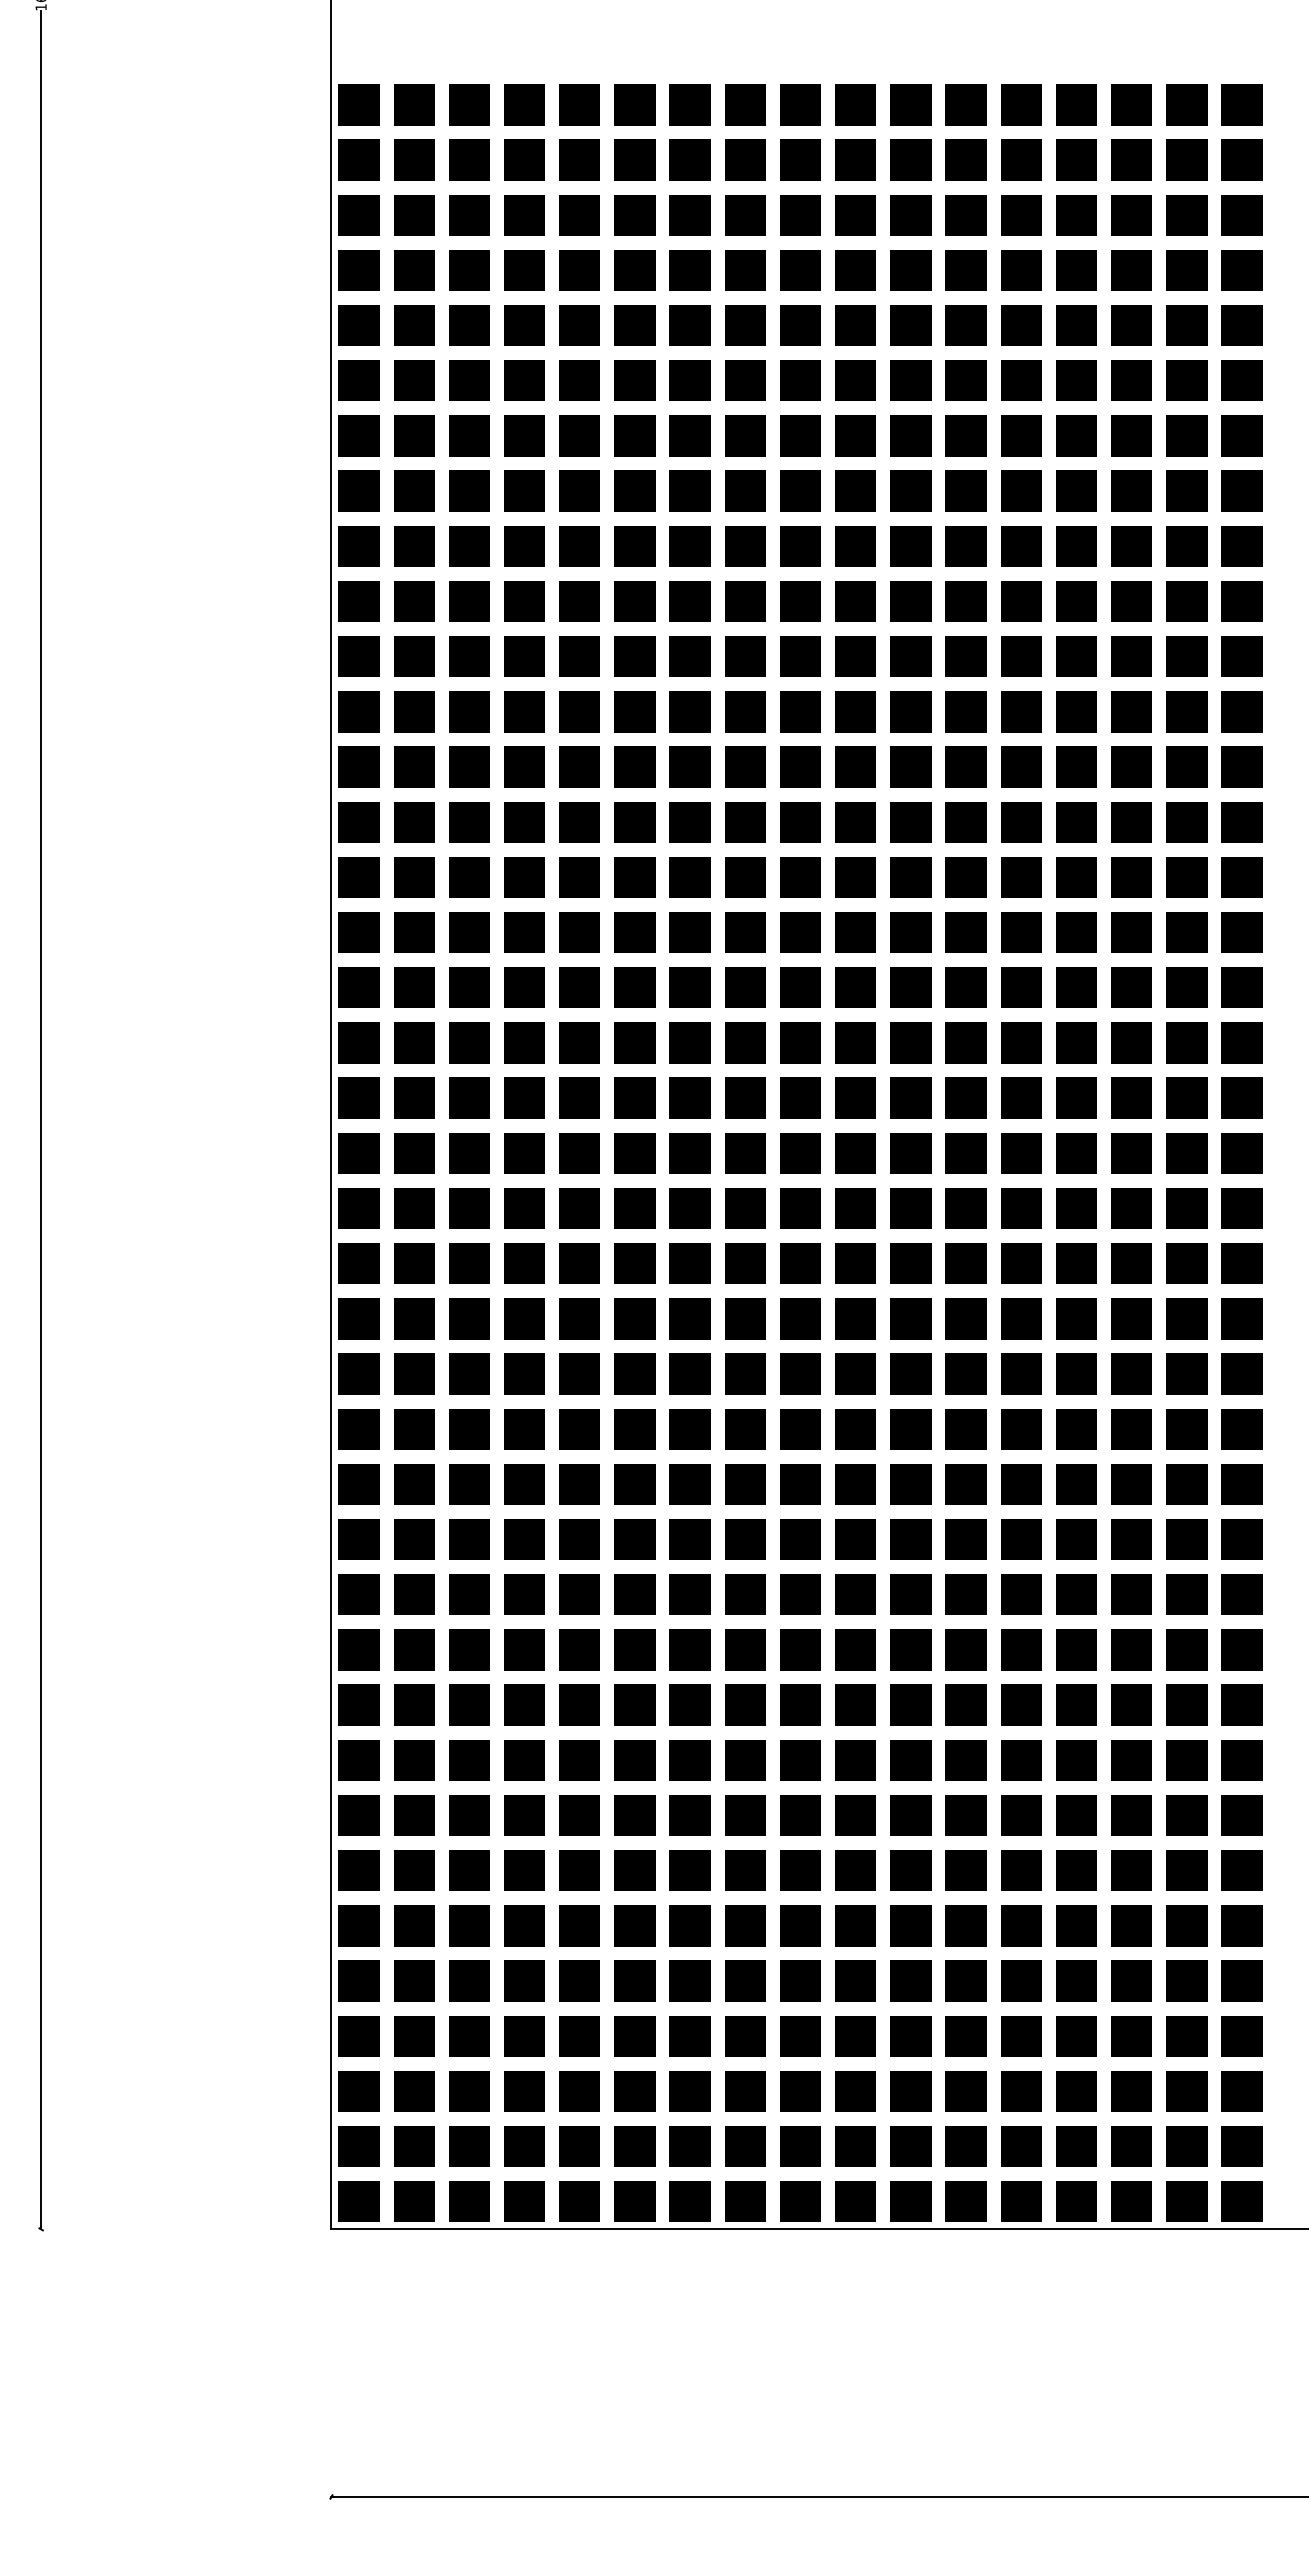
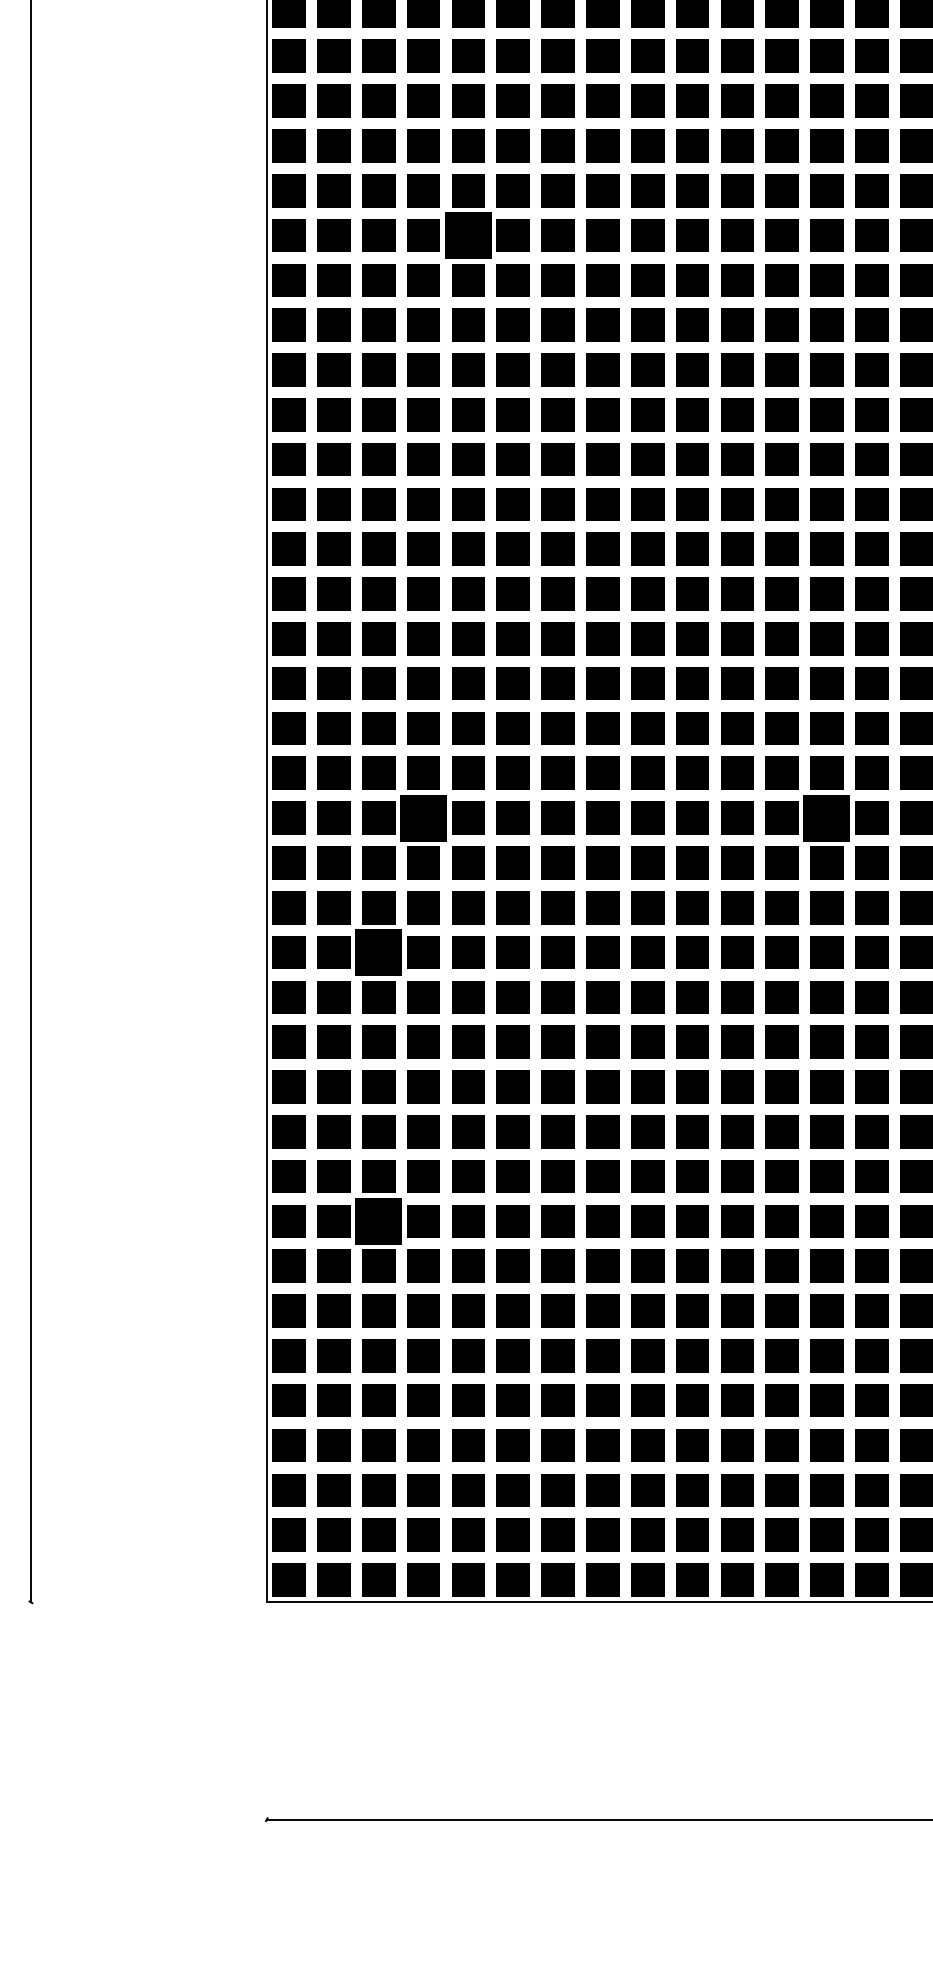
part: (579, 546) -> (468, 235), size x1.4
part: (524, 1263) -> (423, 817), size x1.4
part: (1021, 1263) -> (827, 817), size x1.4
part: (469, 1429) -> (378, 952), size x1.4
part: (469, 1760) -> (378, 1221), size x1.4

